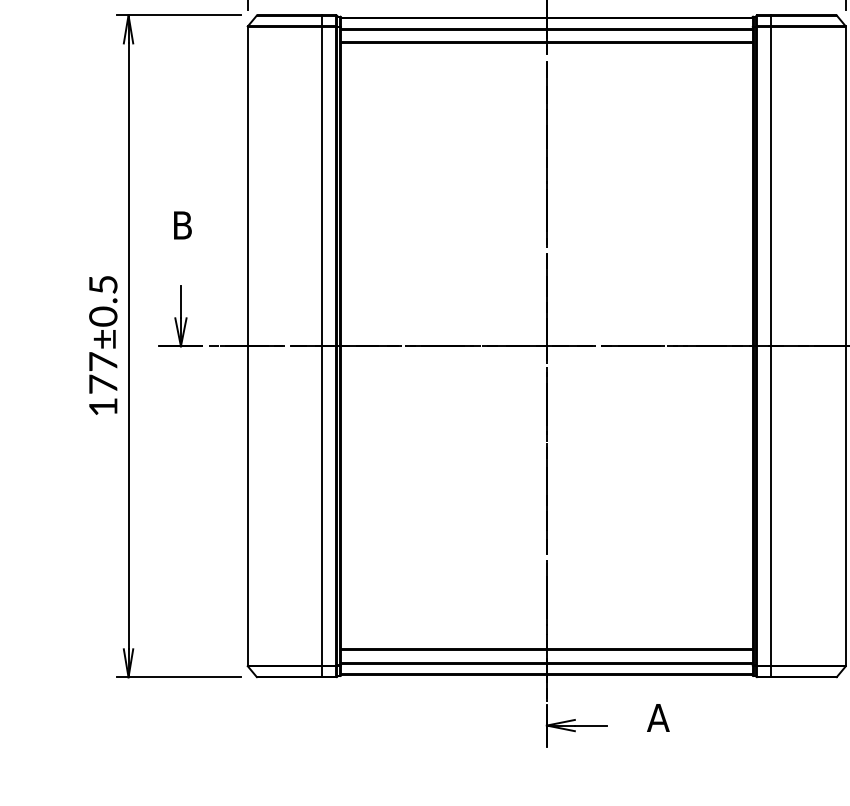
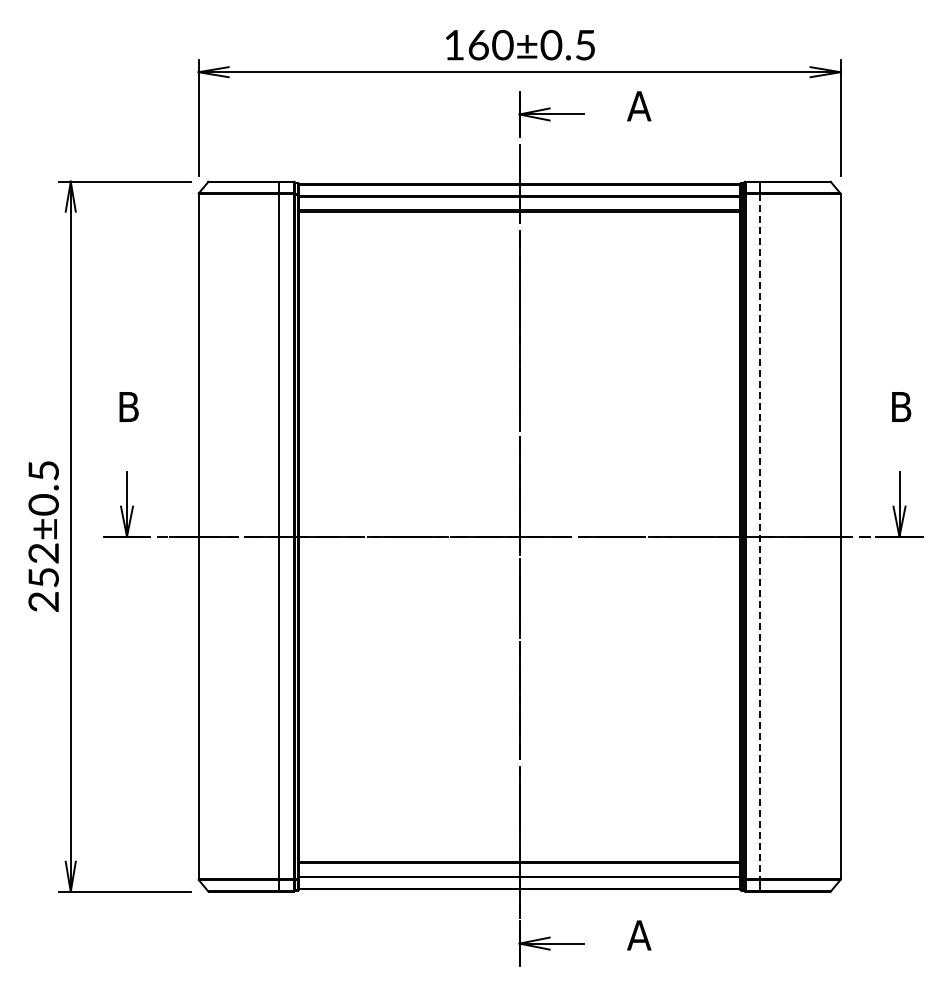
line: (771, 346) -> (760, 536), solid -> dashed
text: (103, 384) -> (43, 577), 177±0.5 -> 252±0.5

